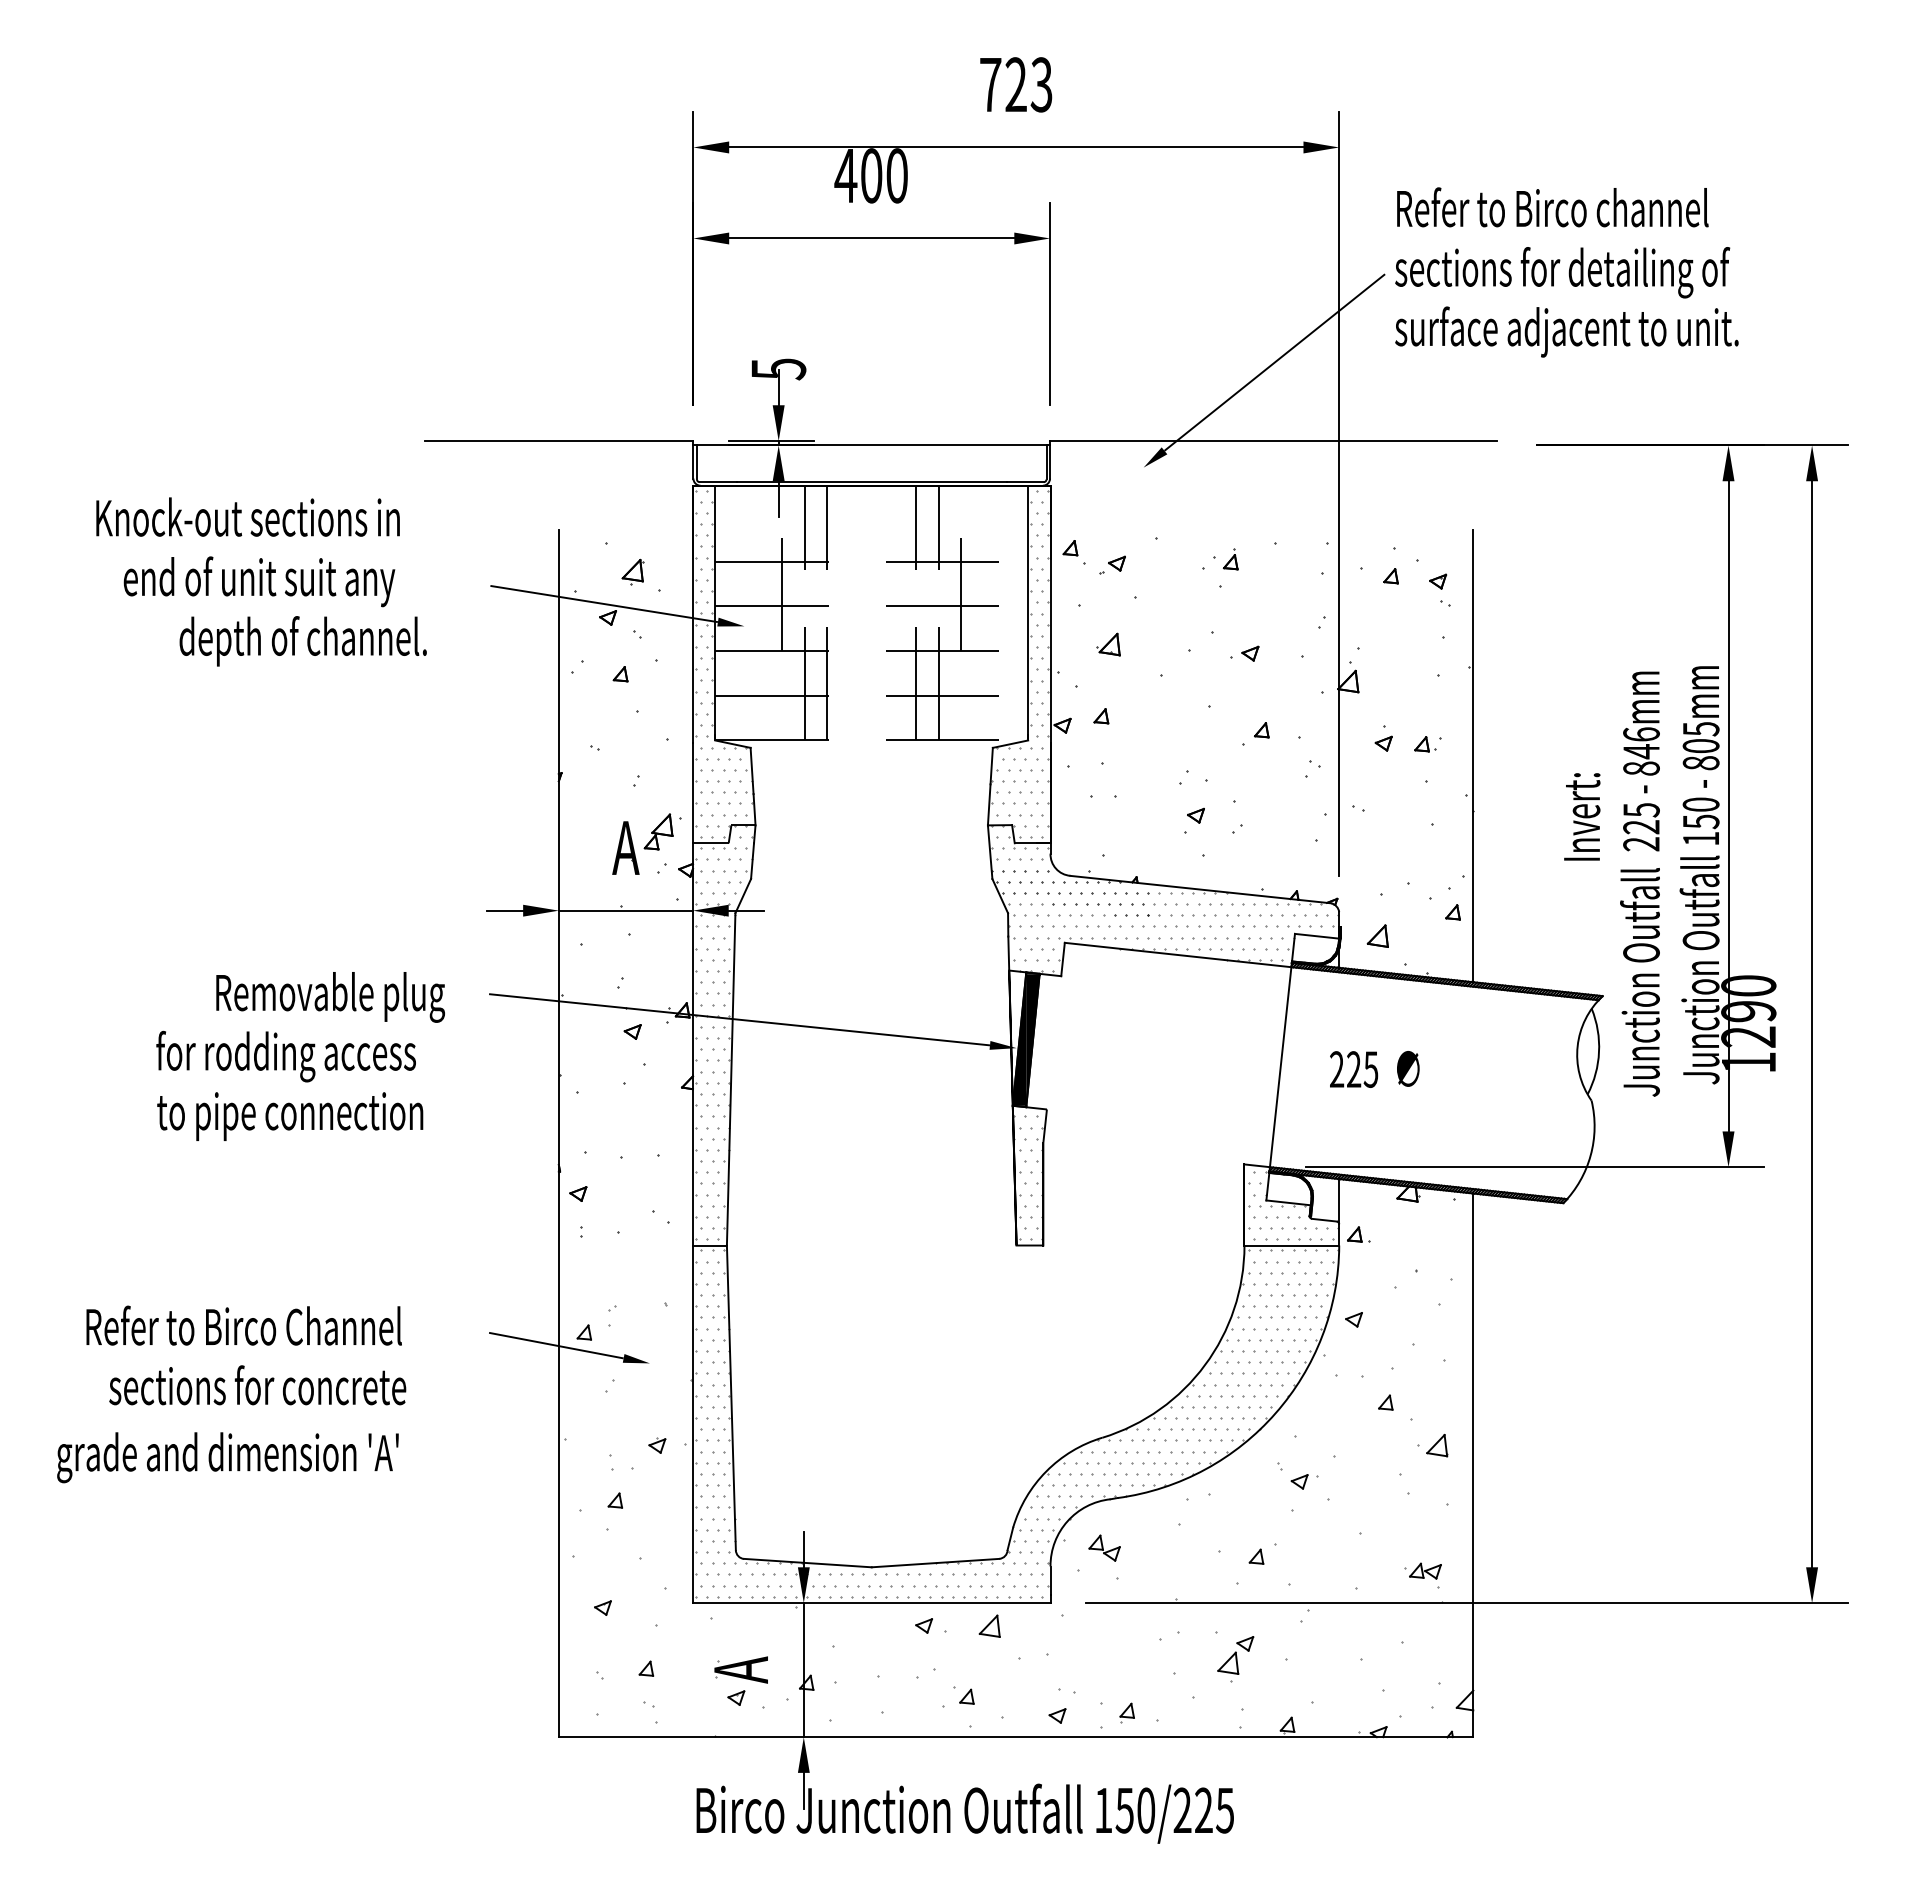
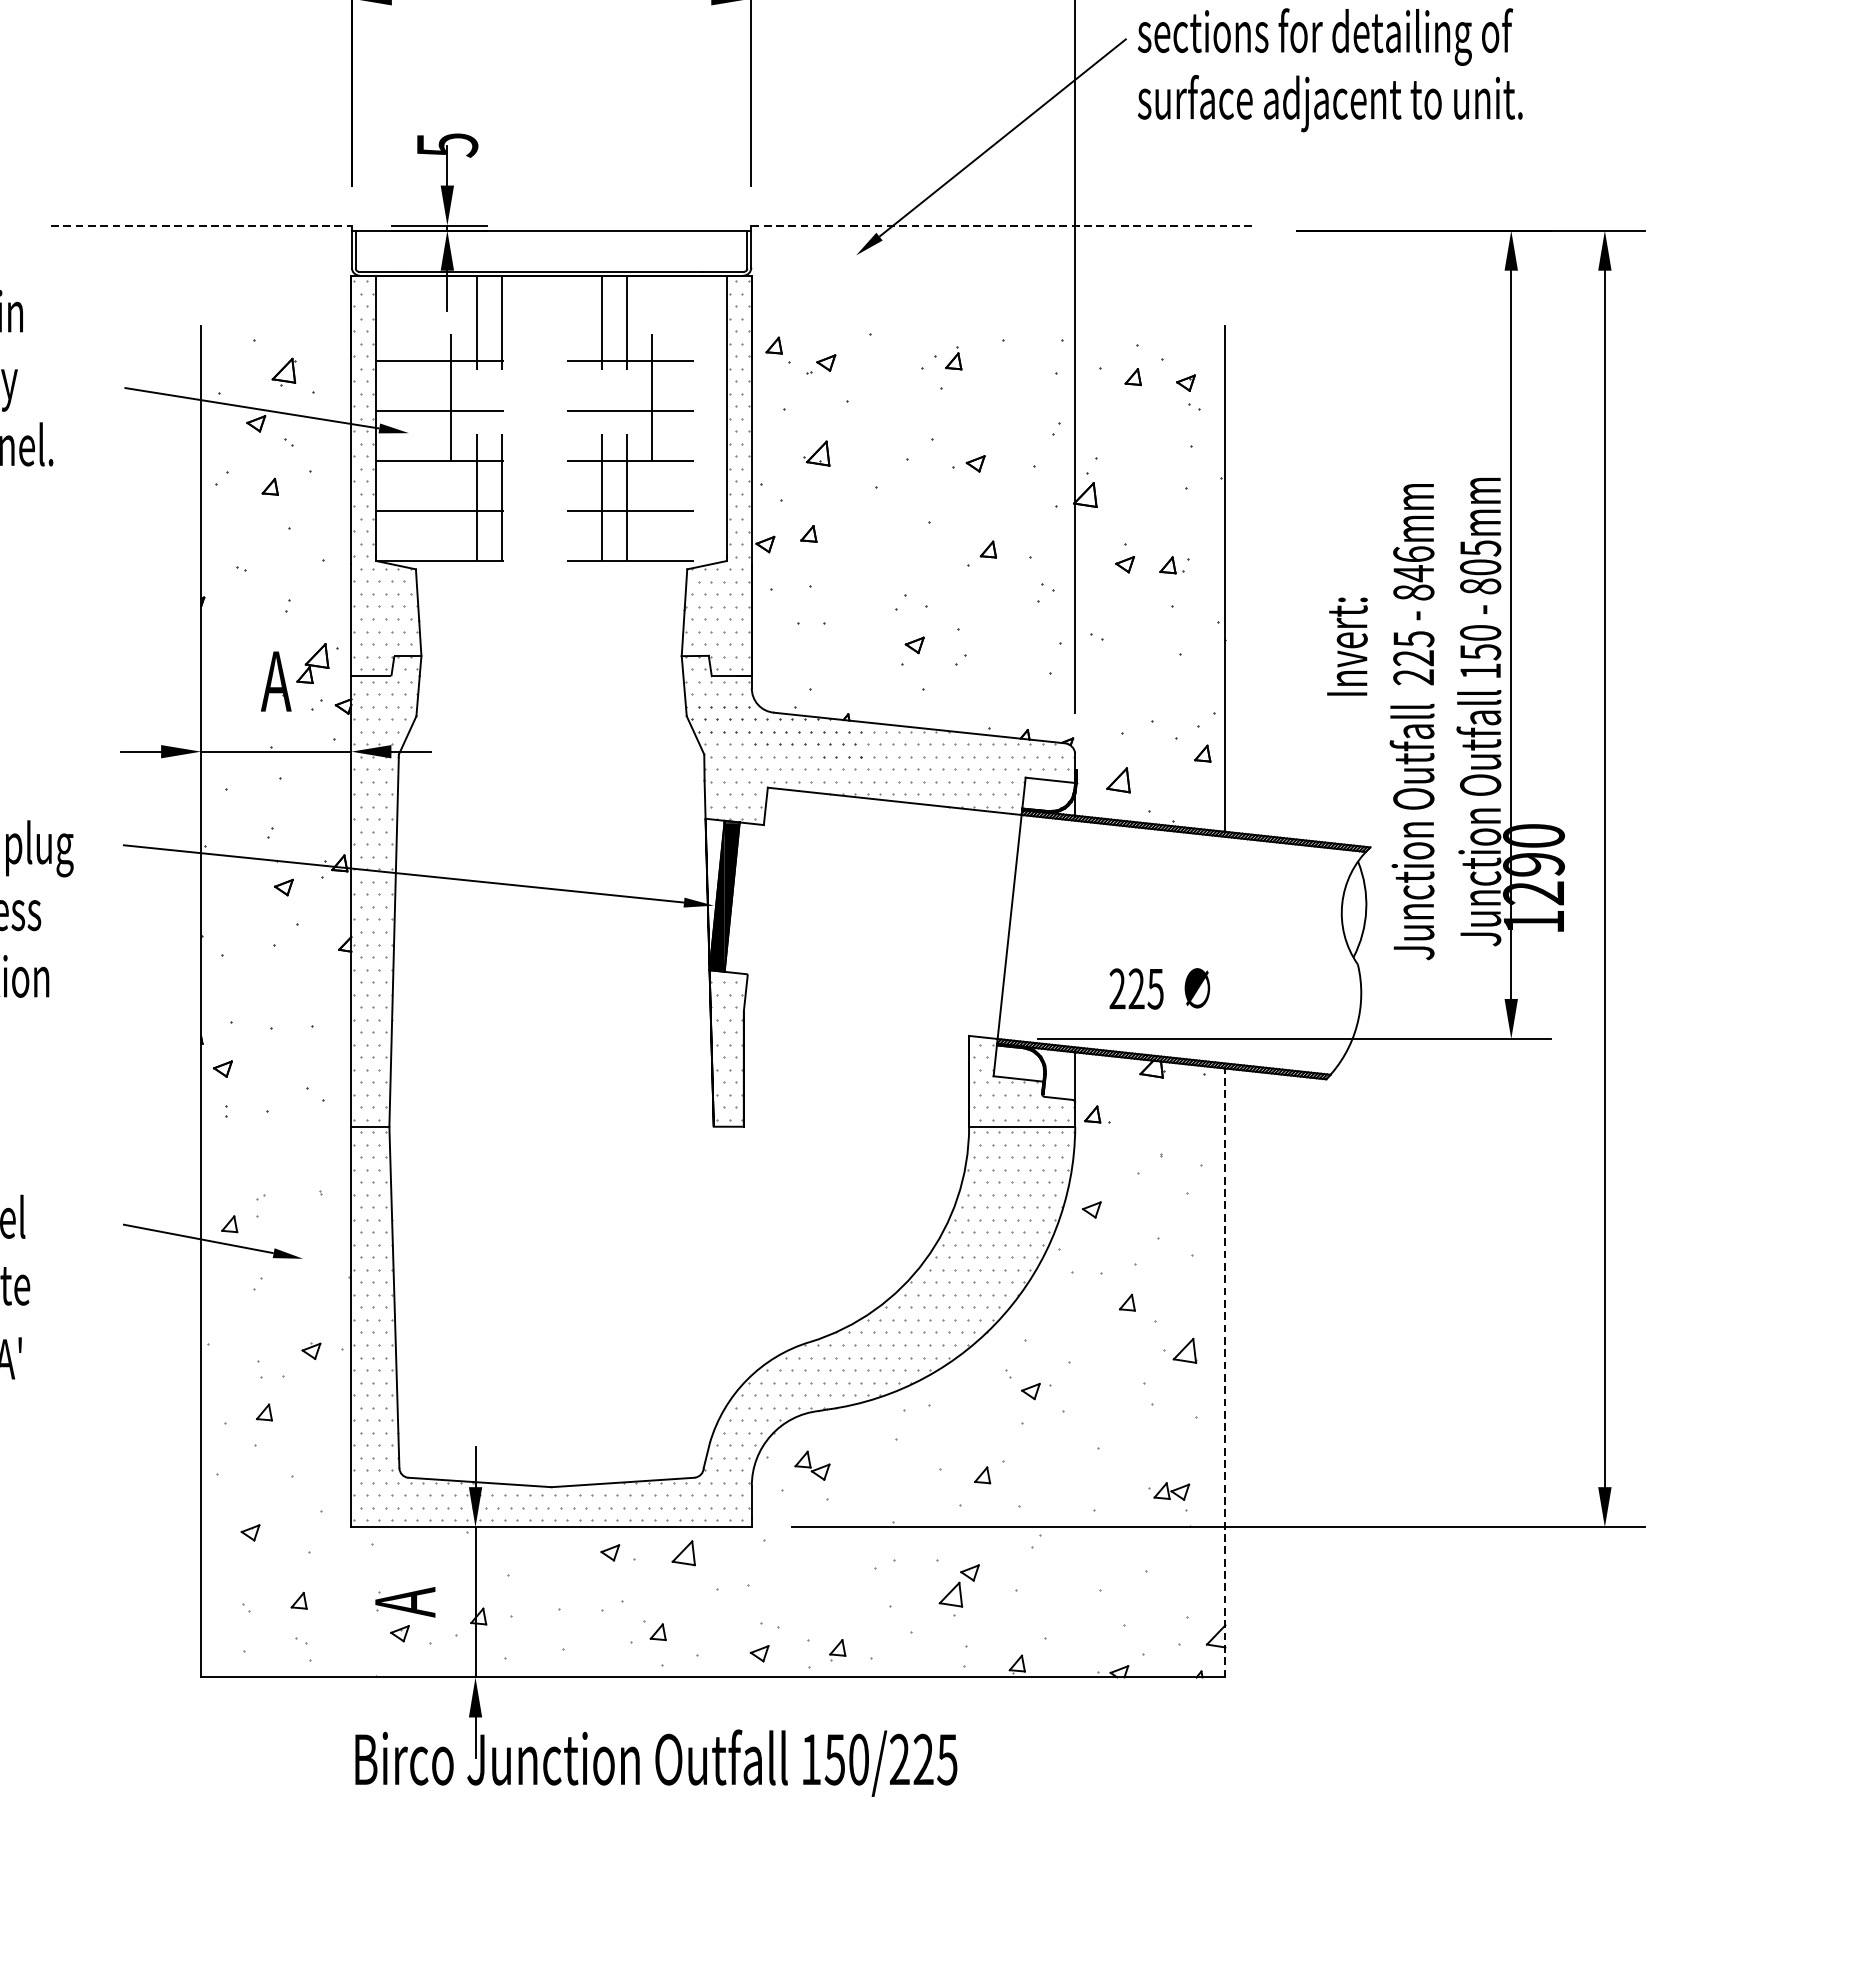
line: (559, 441) -> (201, 226), solid -> dashed
line: (1273, 441) -> (1001, 226), solid -> dashed
text: (1374, 1069) -> (1159, 988), moved
line: (1473, 1465) -> (1225, 1373), solid -> dashed

